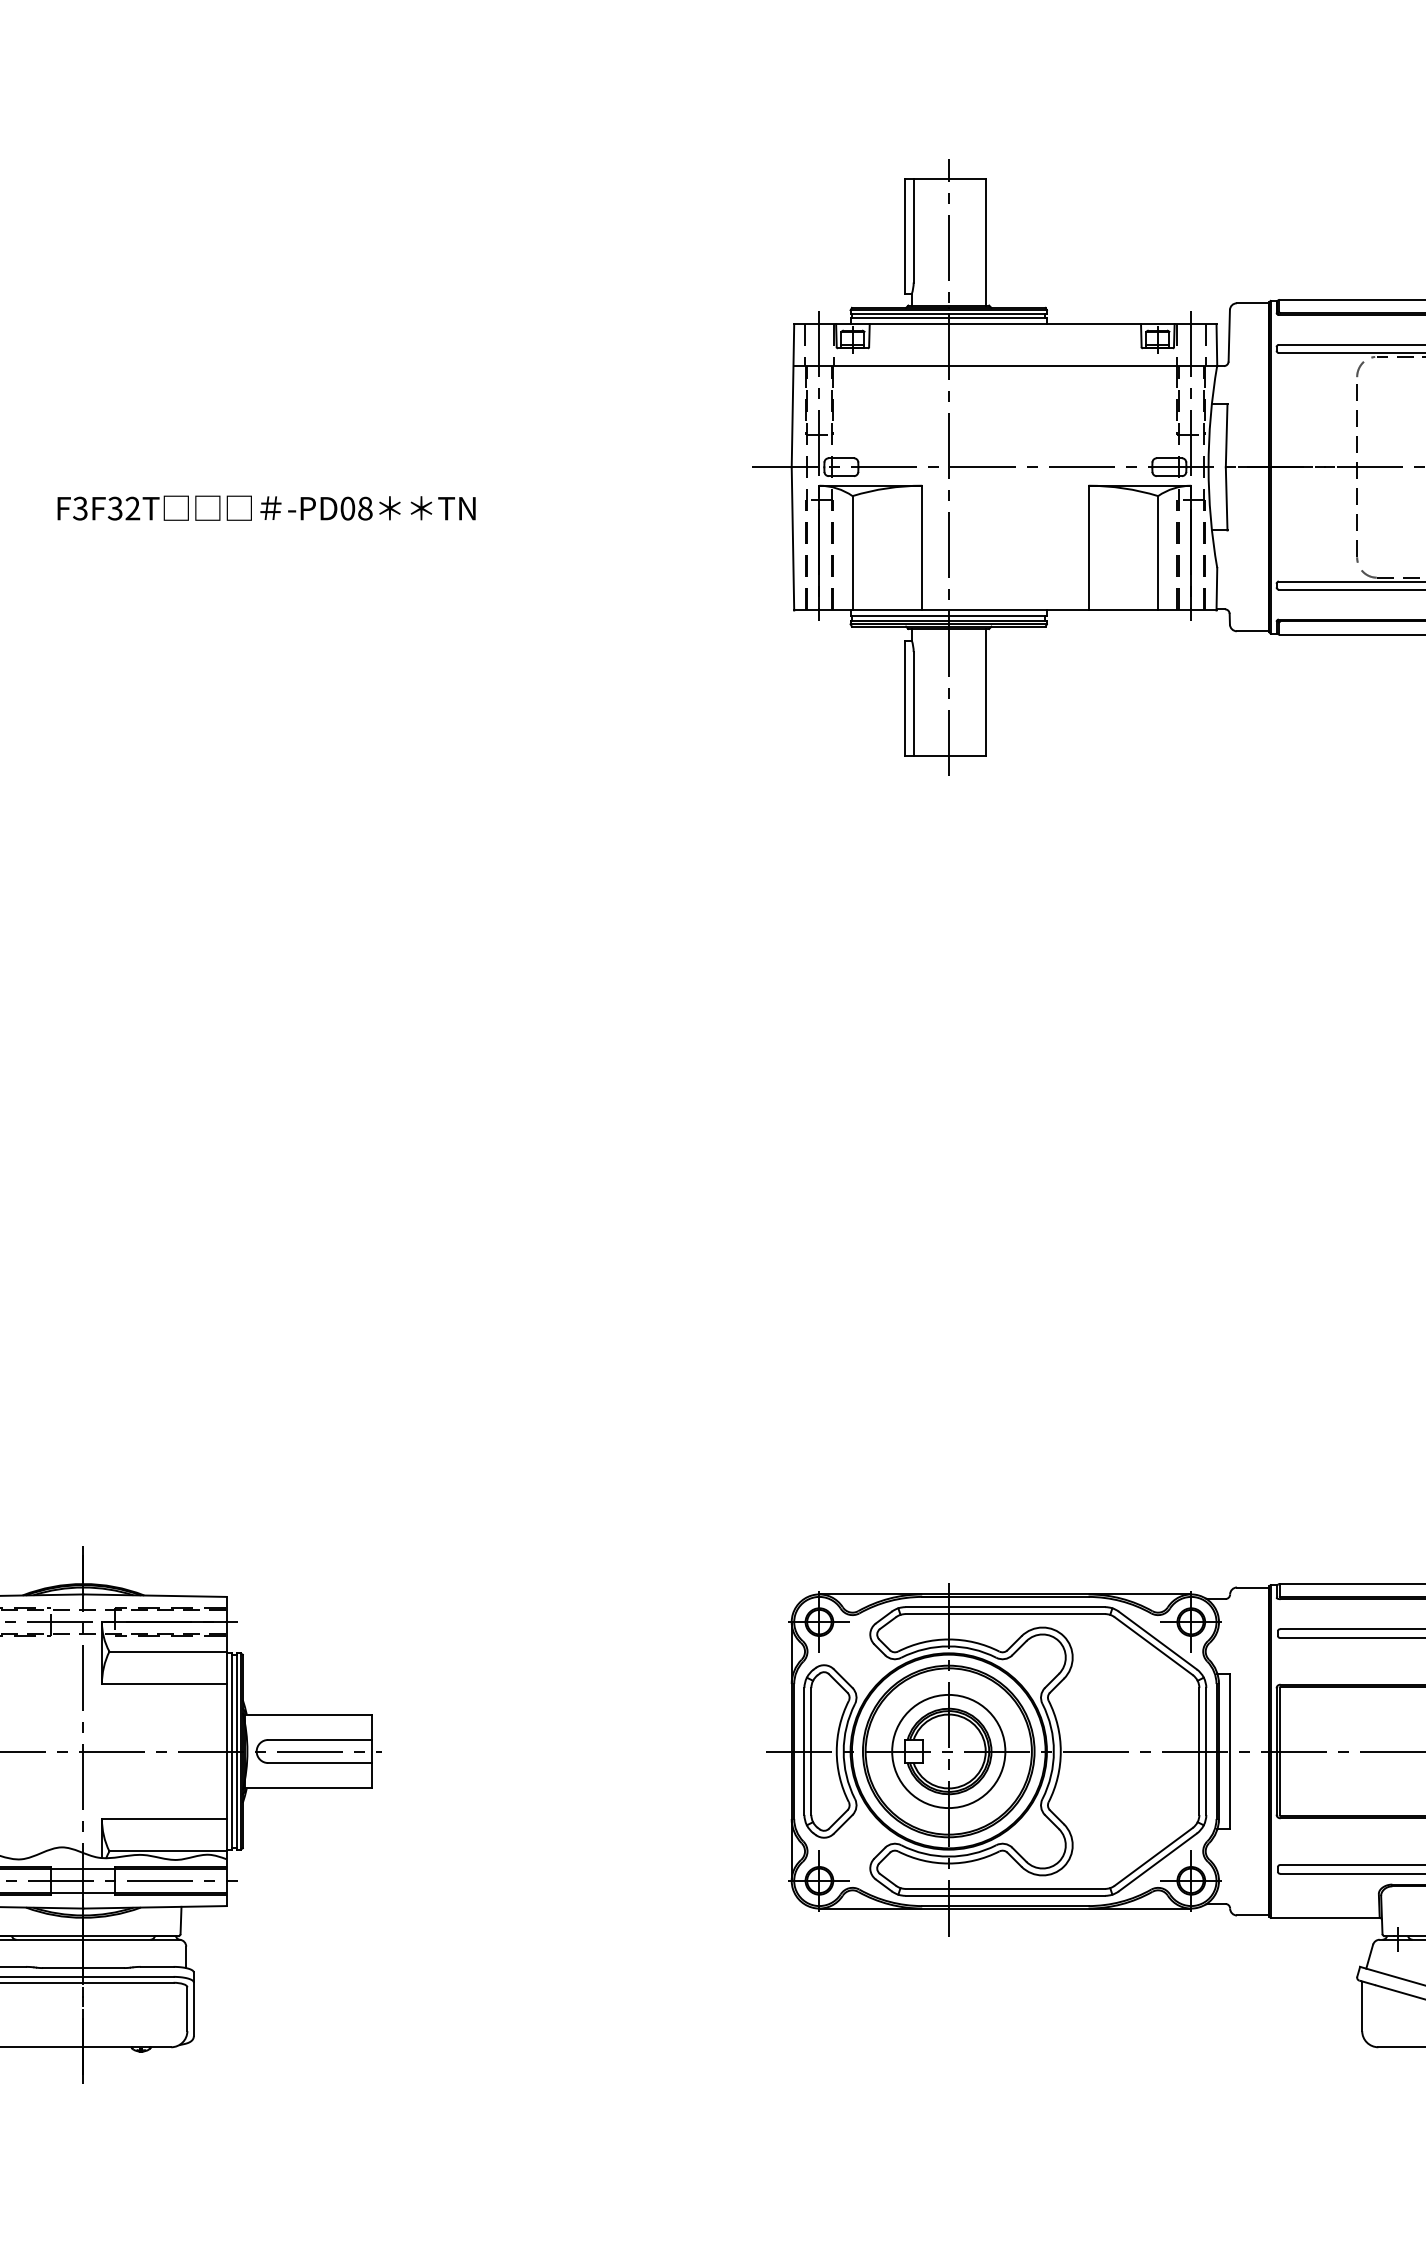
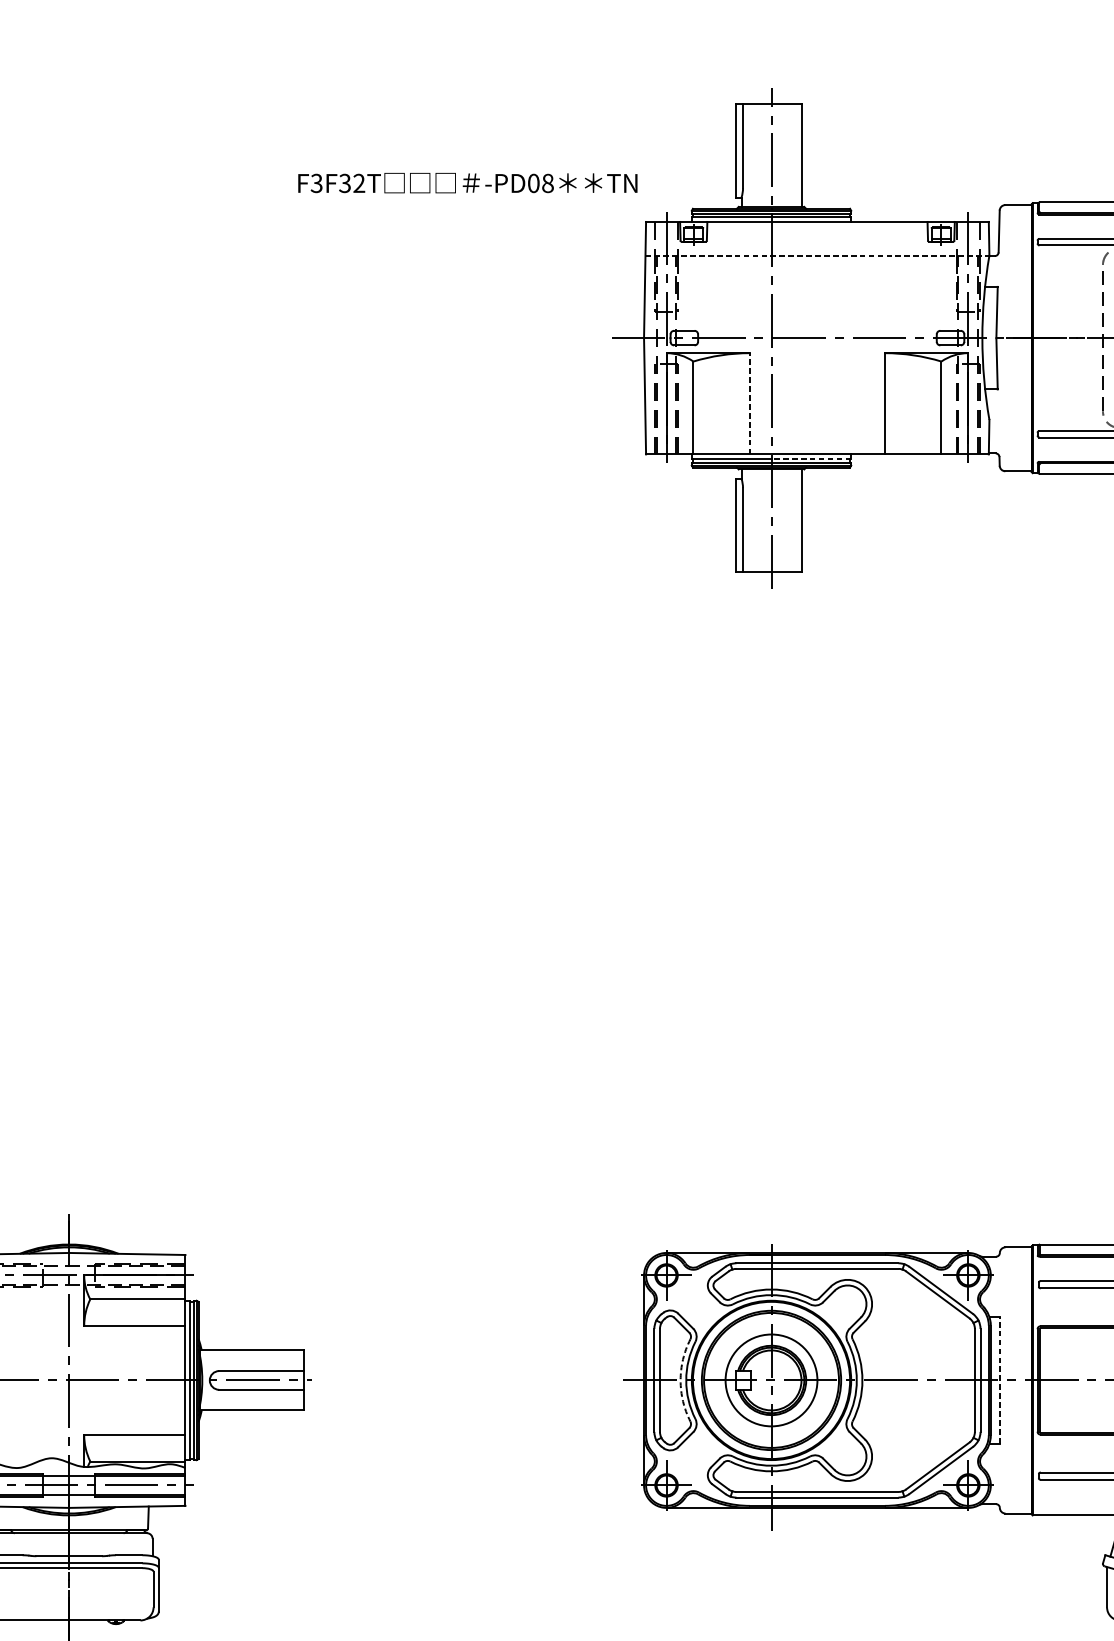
line: (1005, 365) -> (817, 255), solid -> dashed
text: (266, 507) -> (467, 182), moved
line: (922, 547) -> (750, 403), solid -> dashed
line: (997, 616) -> (811, 459), solid -> dashed
arc: (836, 1751) -> (680, 1380), solid -> dashed
line: (1230, 1751) -> (1000, 1380), solid -> dashed

